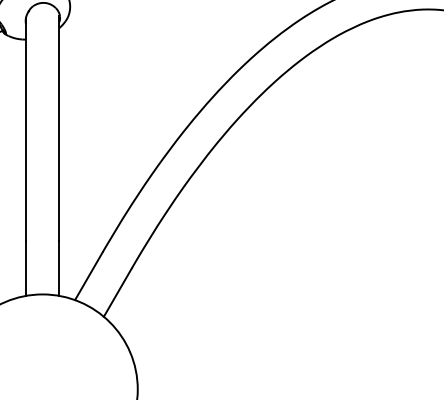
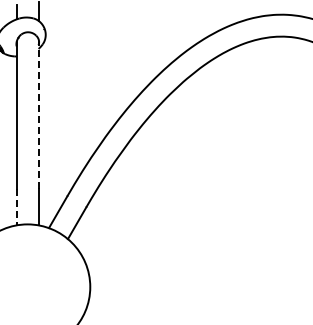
line: (59, 129) -> (38, 115), solid -> dashed
line: (25, 268) -> (16, 207), solid -> dashed

